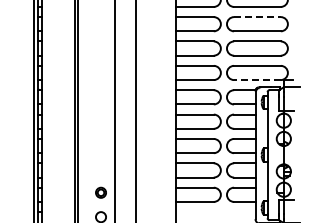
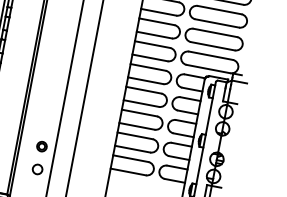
line: (257, 17) -> (219, 10), dashed -> solid
line: (256, 80) -> (207, 69), dashed -> solid

